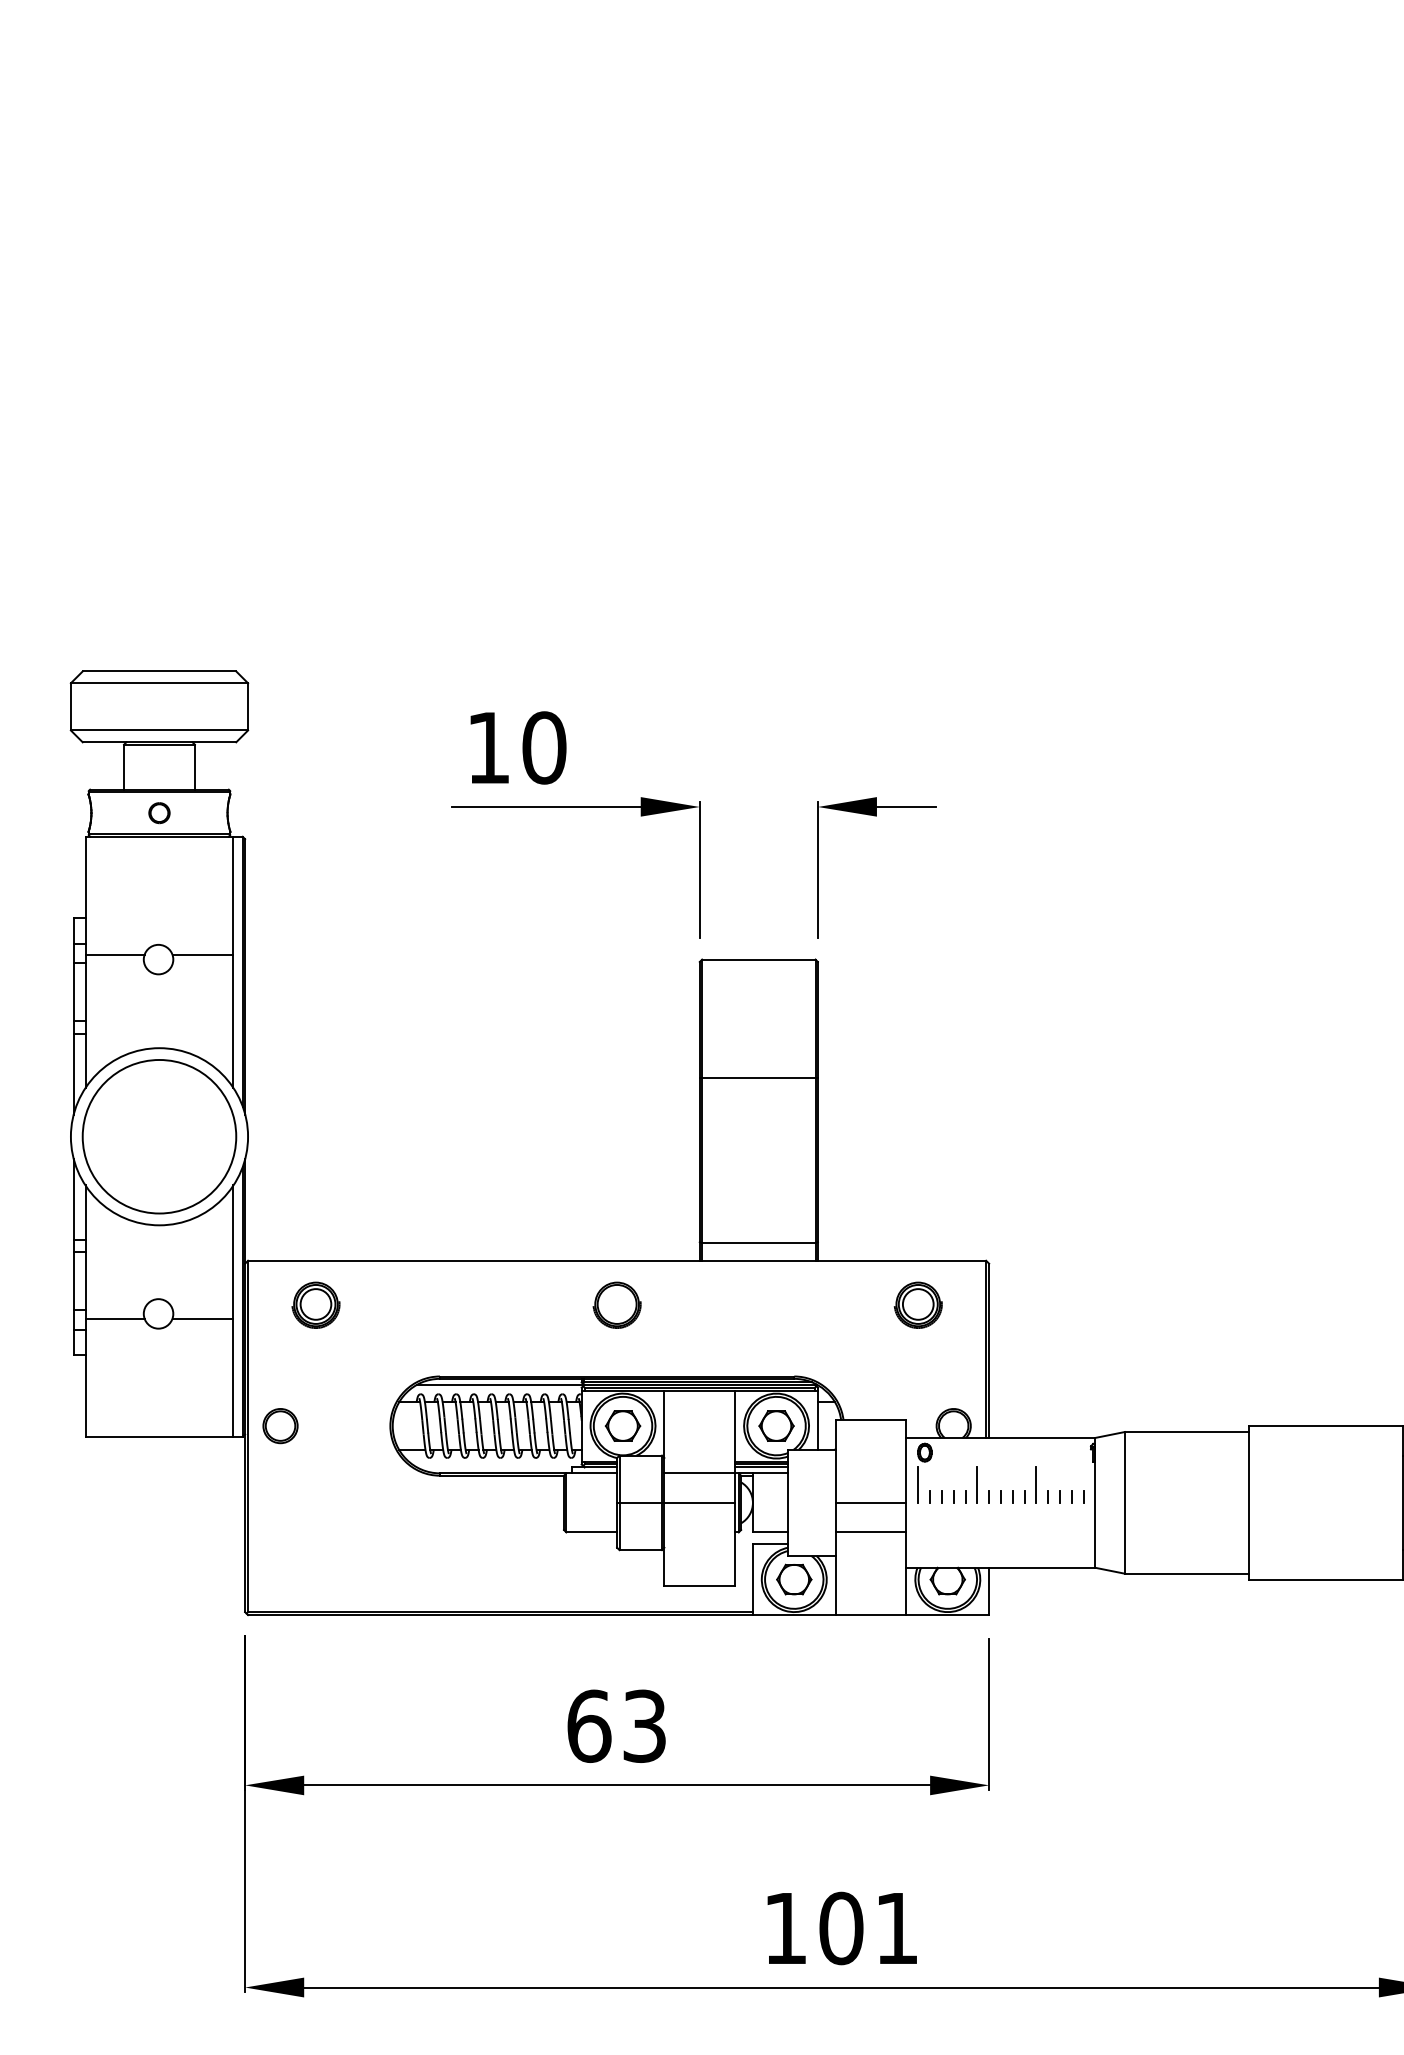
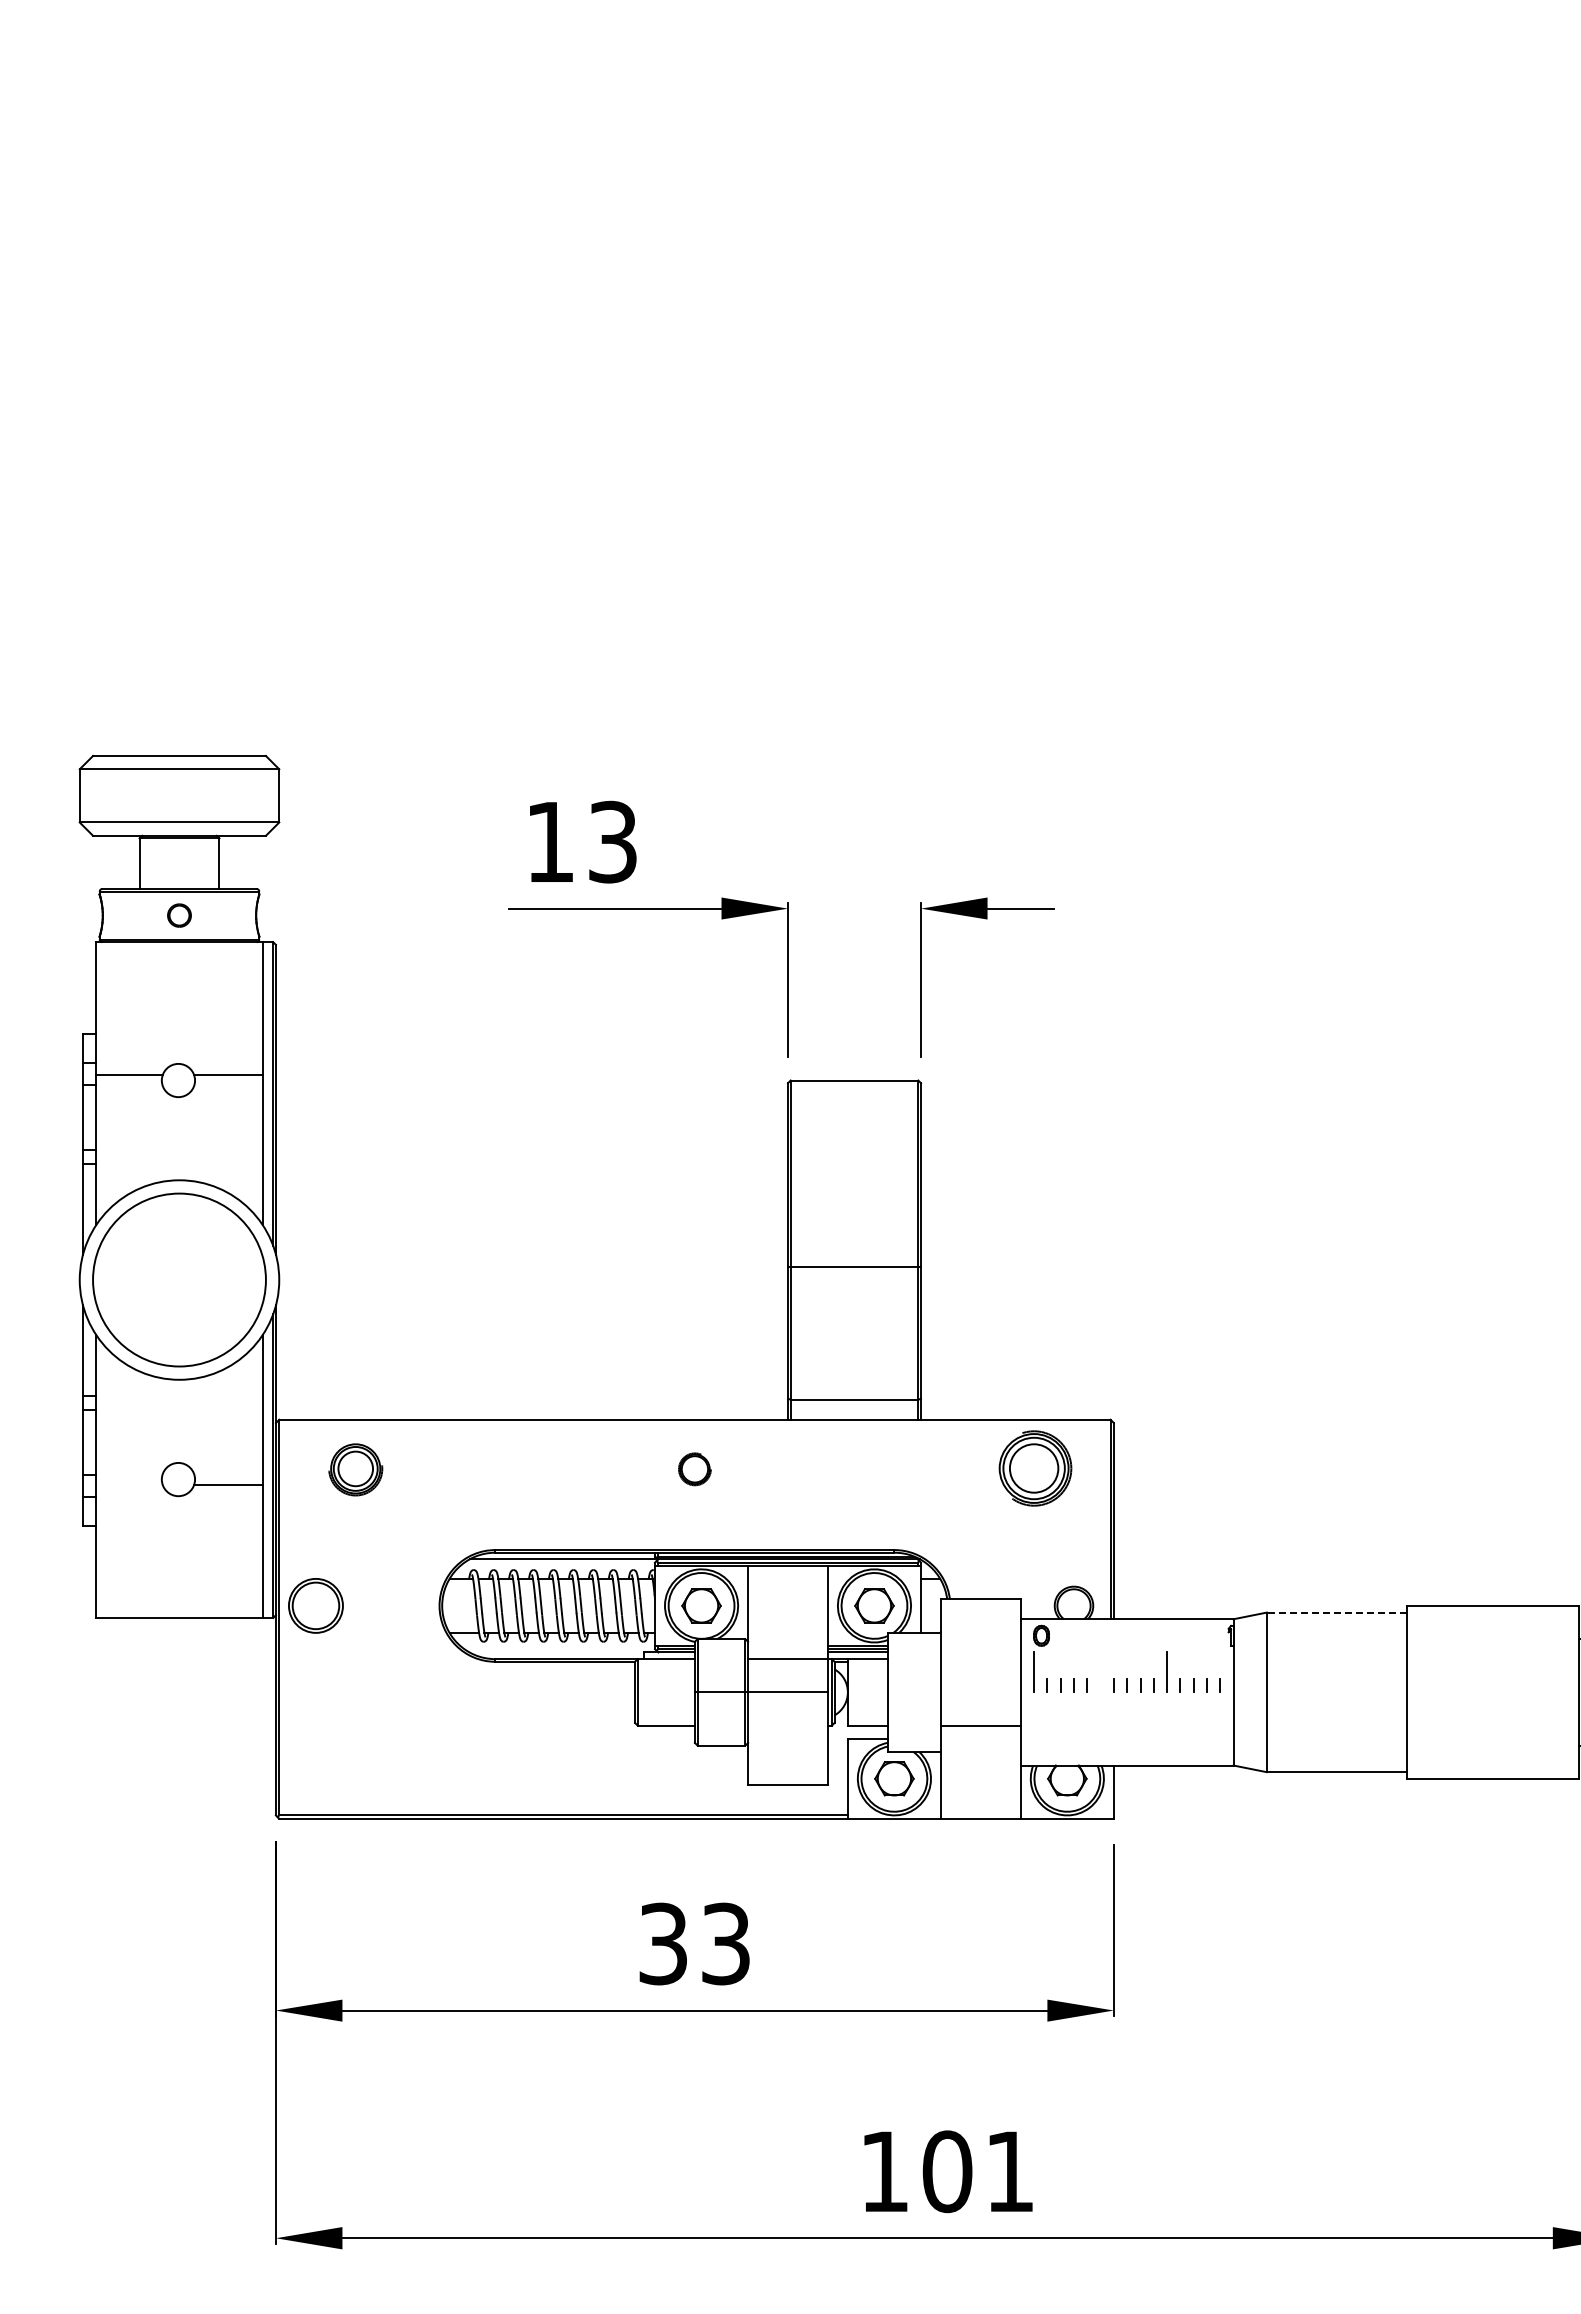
text: (543, 747) -> (612, 841), 10 -> 13
line: (758, 1077) -> (854, 1266), moved
part: (616, 1304) -> (694, 1469), size x0.6
part: (917, 1304) -> (1033, 1469), size x1.4
line: (115, 1318) -> (129, 1484), removed
part: (280, 1425) -> (315, 1605), size x1.4
line: (1186, 1431) -> (1336, 1612), solid -> dashed
line: (977, 1485) -> (1100, 1672), removed
line: (870, 1502) -> (980, 1692), removed
text: (589, 1725) -> (663, 1943), 63 -> 33

